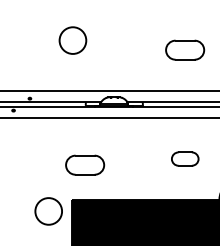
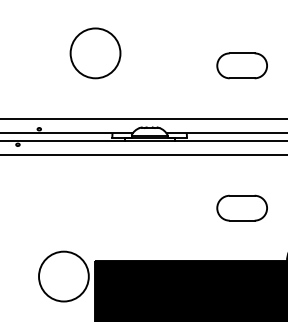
circle: (72, 40) -> (94, 53), size x1.43
part: (185, 158) -> (242, 207), size x1.43
part: (85, 164) -> (111, 215), removed
circle: (48, 211) -> (63, 276), size x1.43

